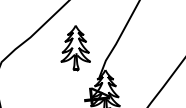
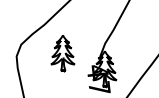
part: (75, 48) -> (62, 53), moved

